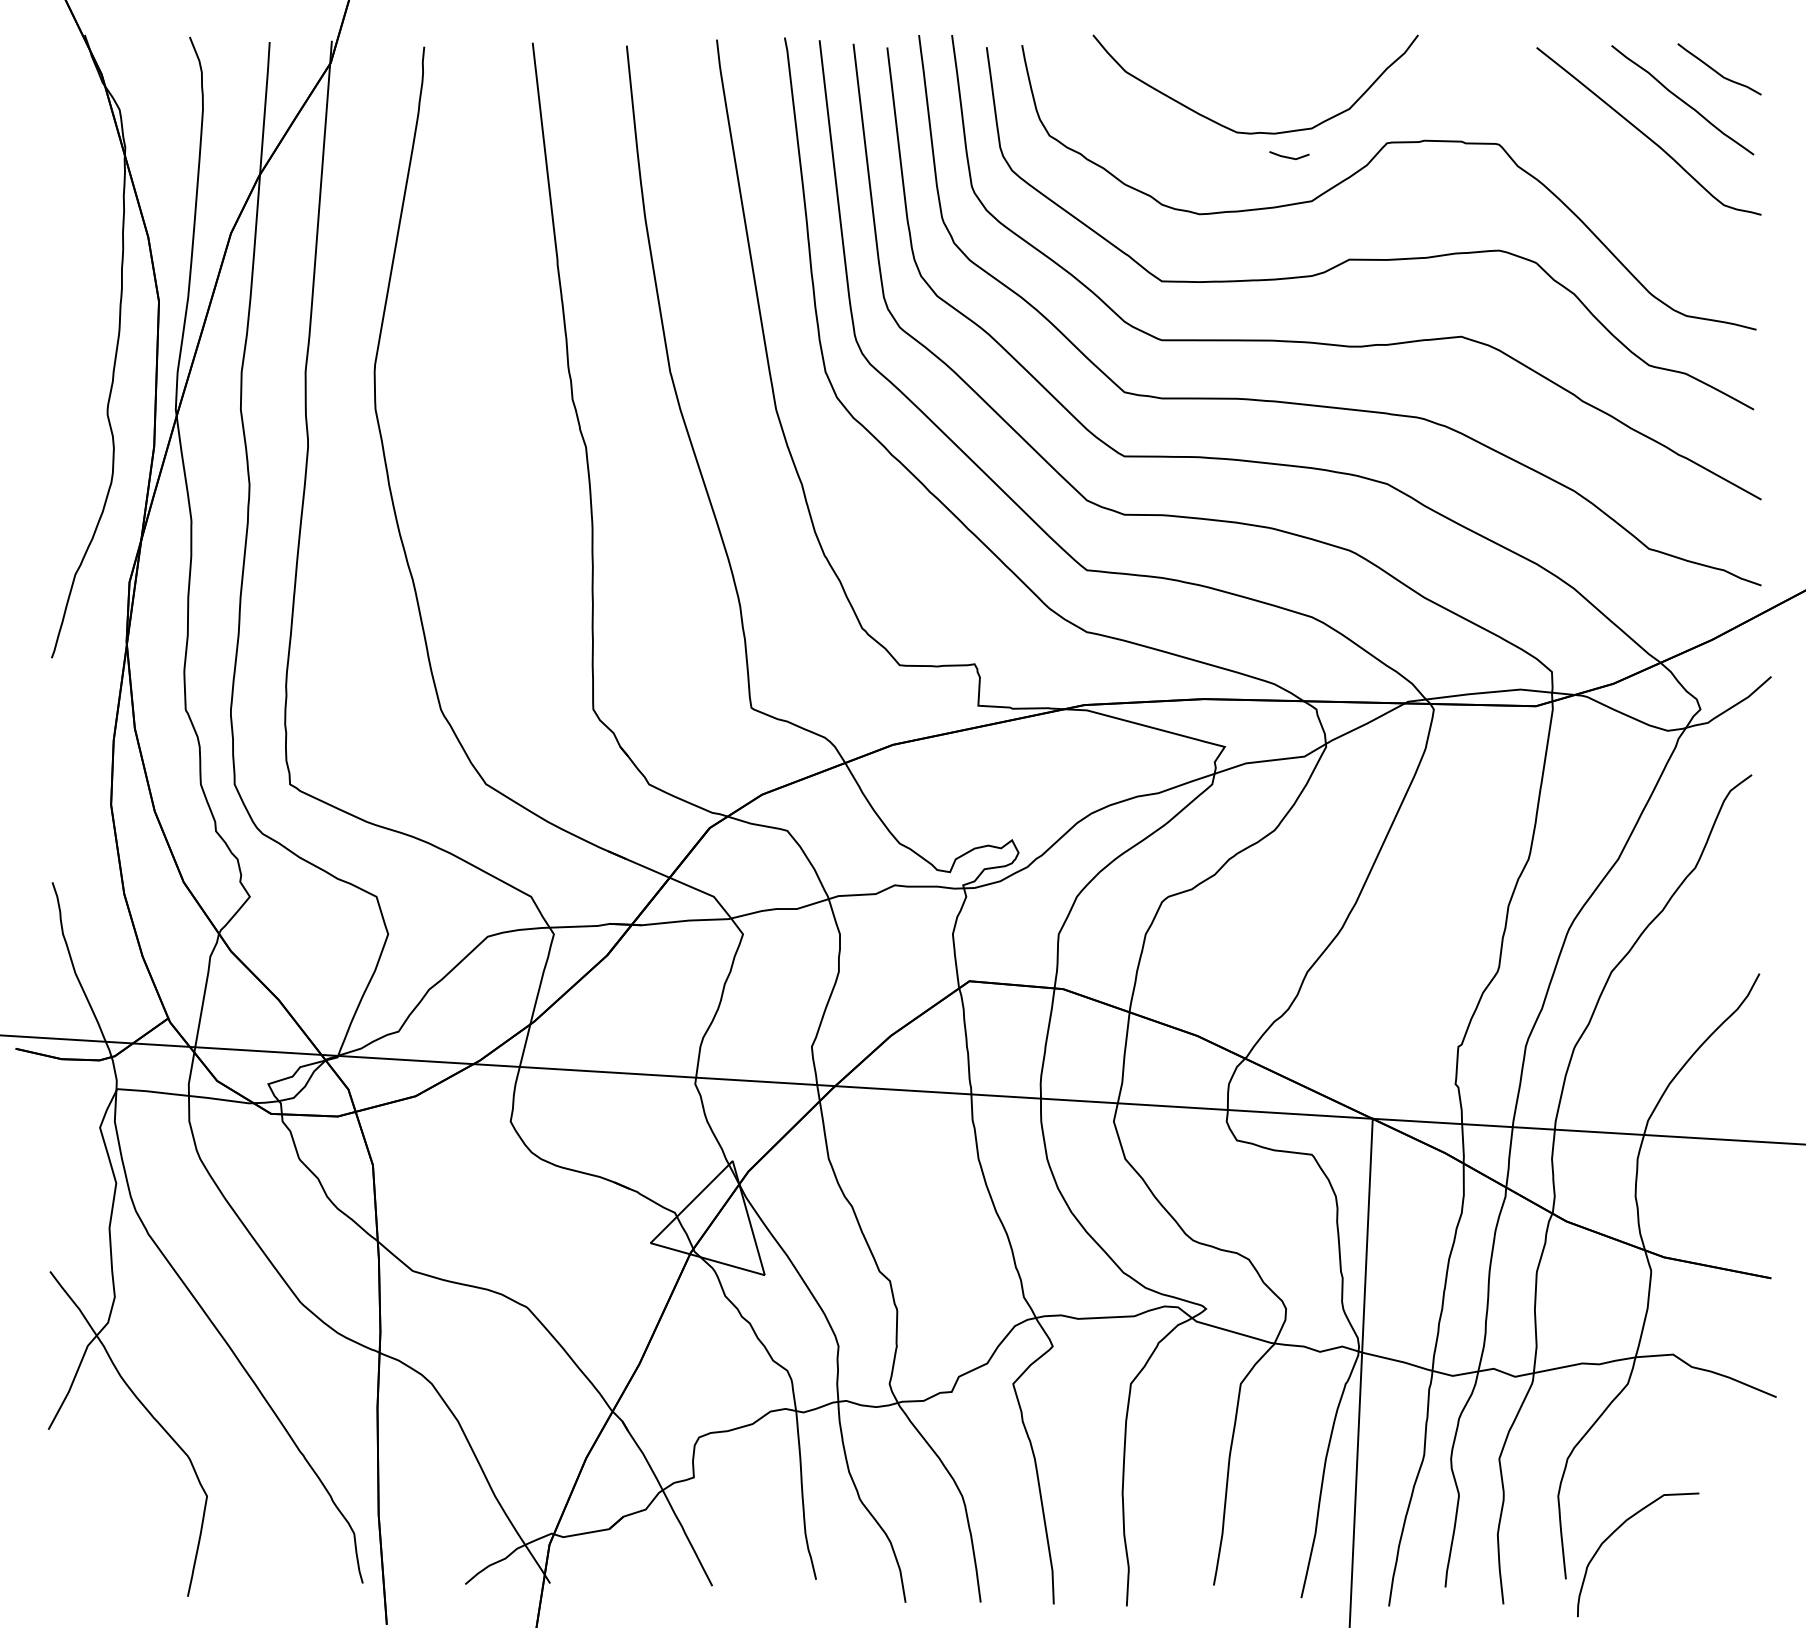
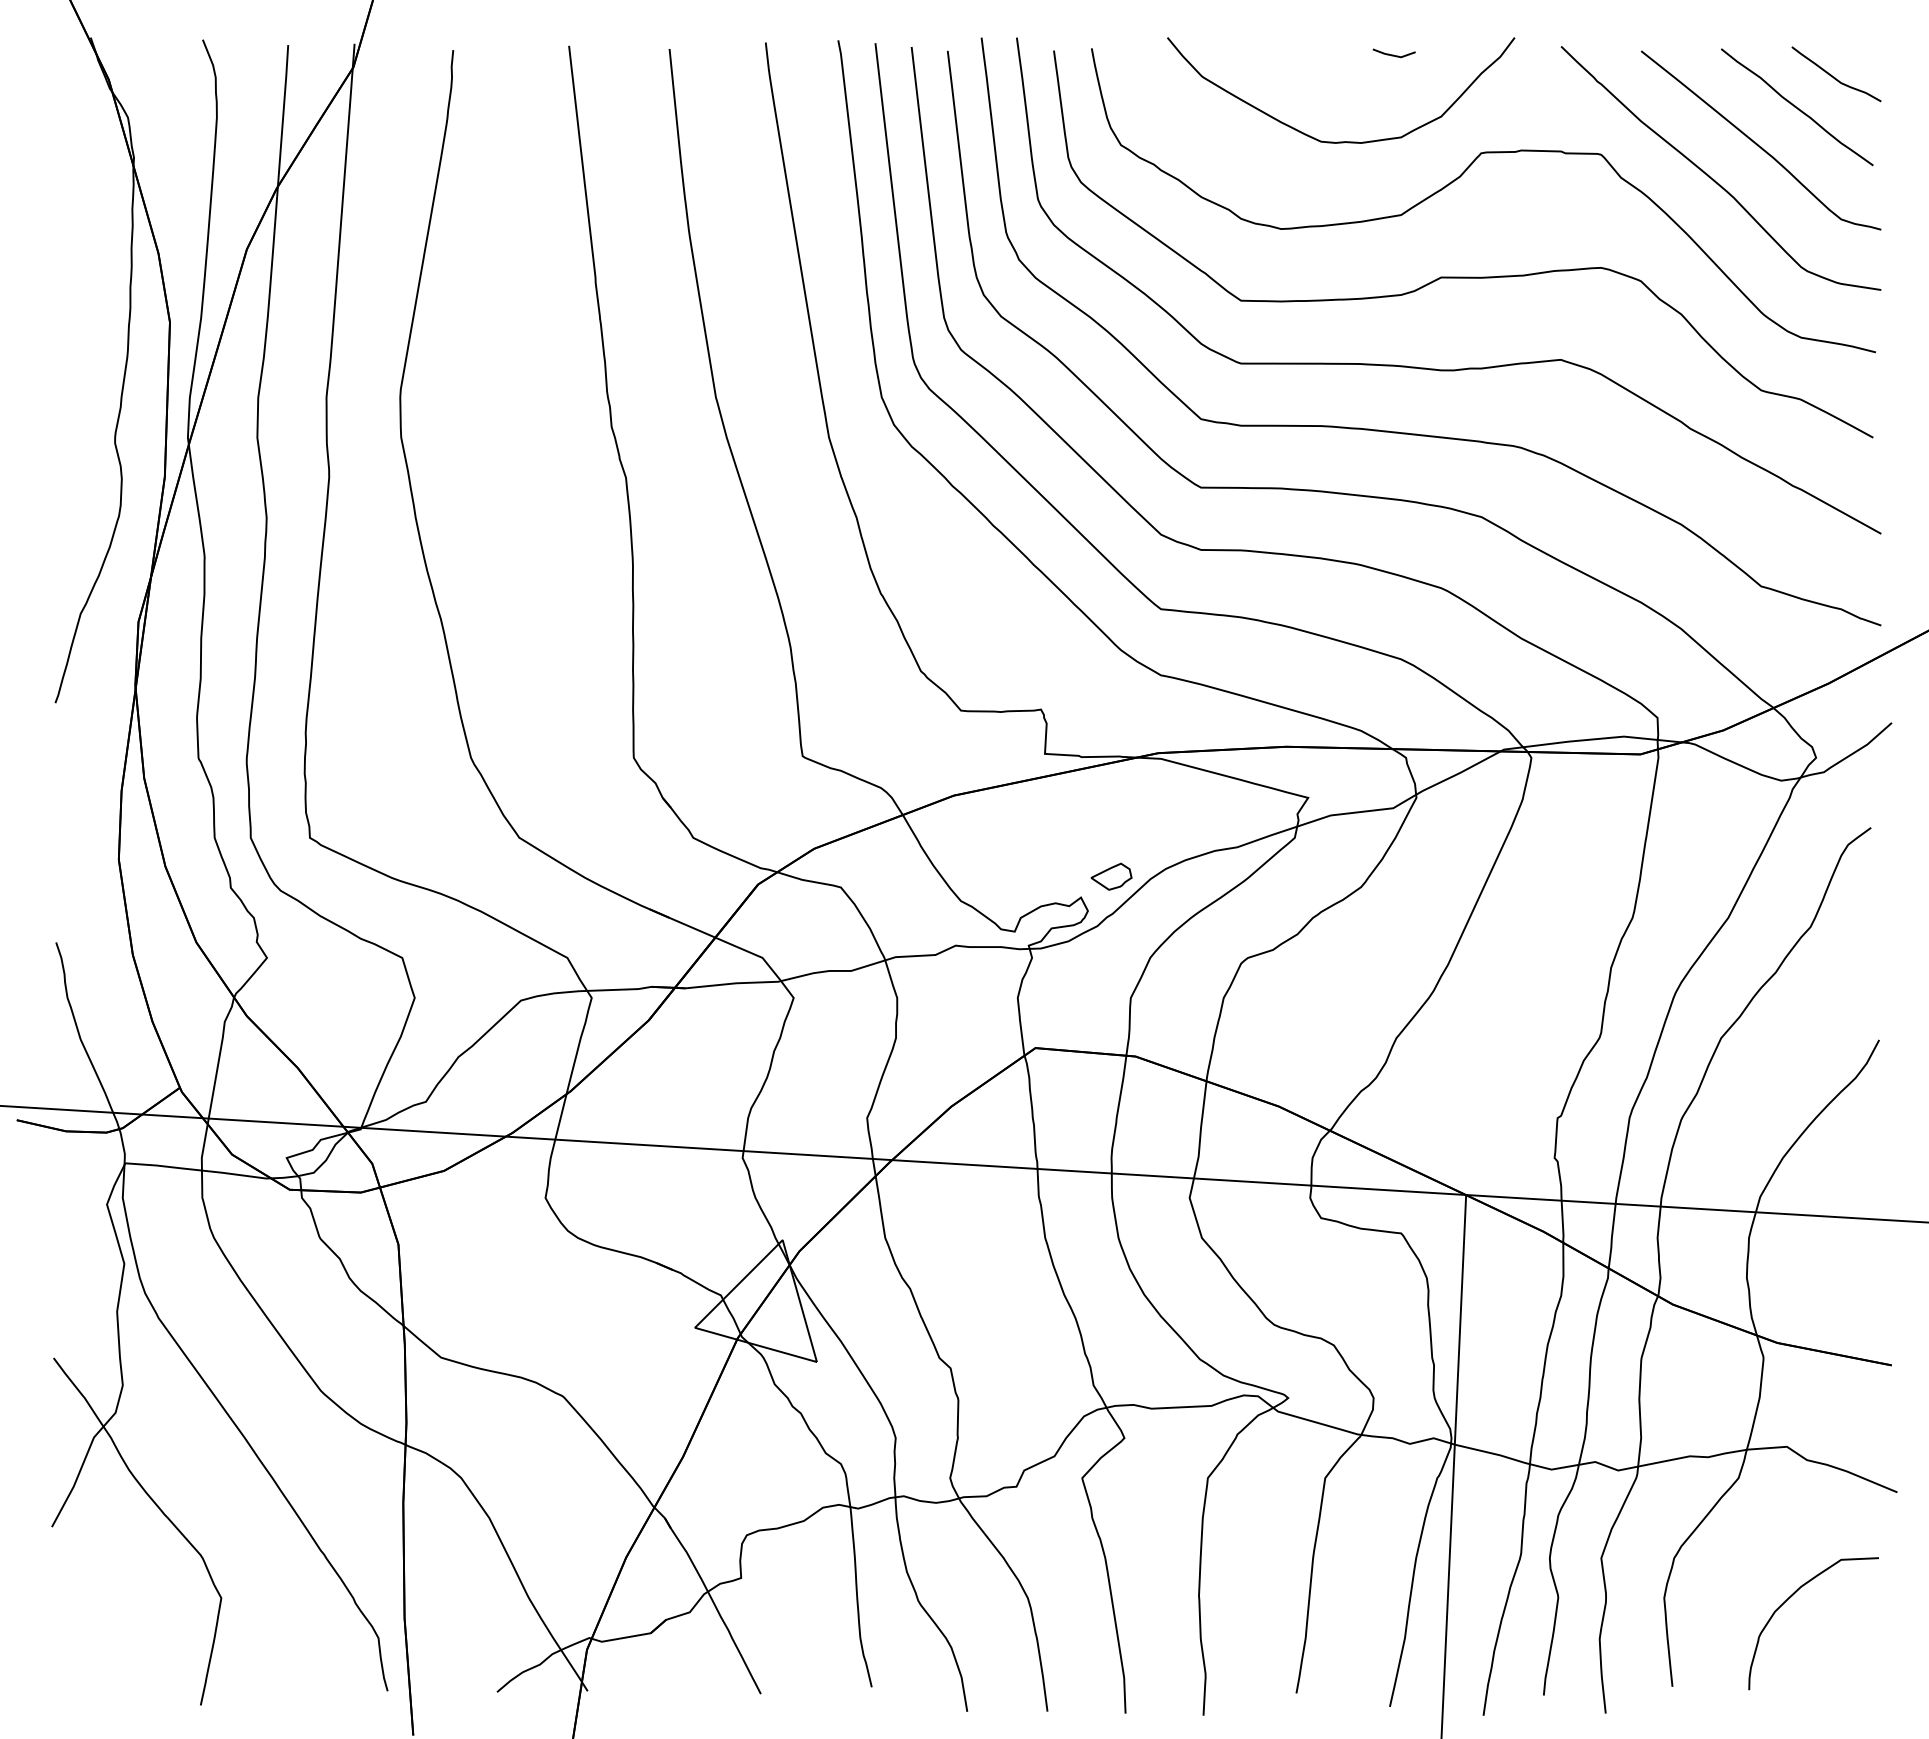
line: (1288, 156) -> (1393, 54), moved
curve: (1604, 166) -> (1713, 178), added
part: (1040, 820) -> (1111, 876), added
curve: (1617, 1530) -> (1791, 1597), moved

